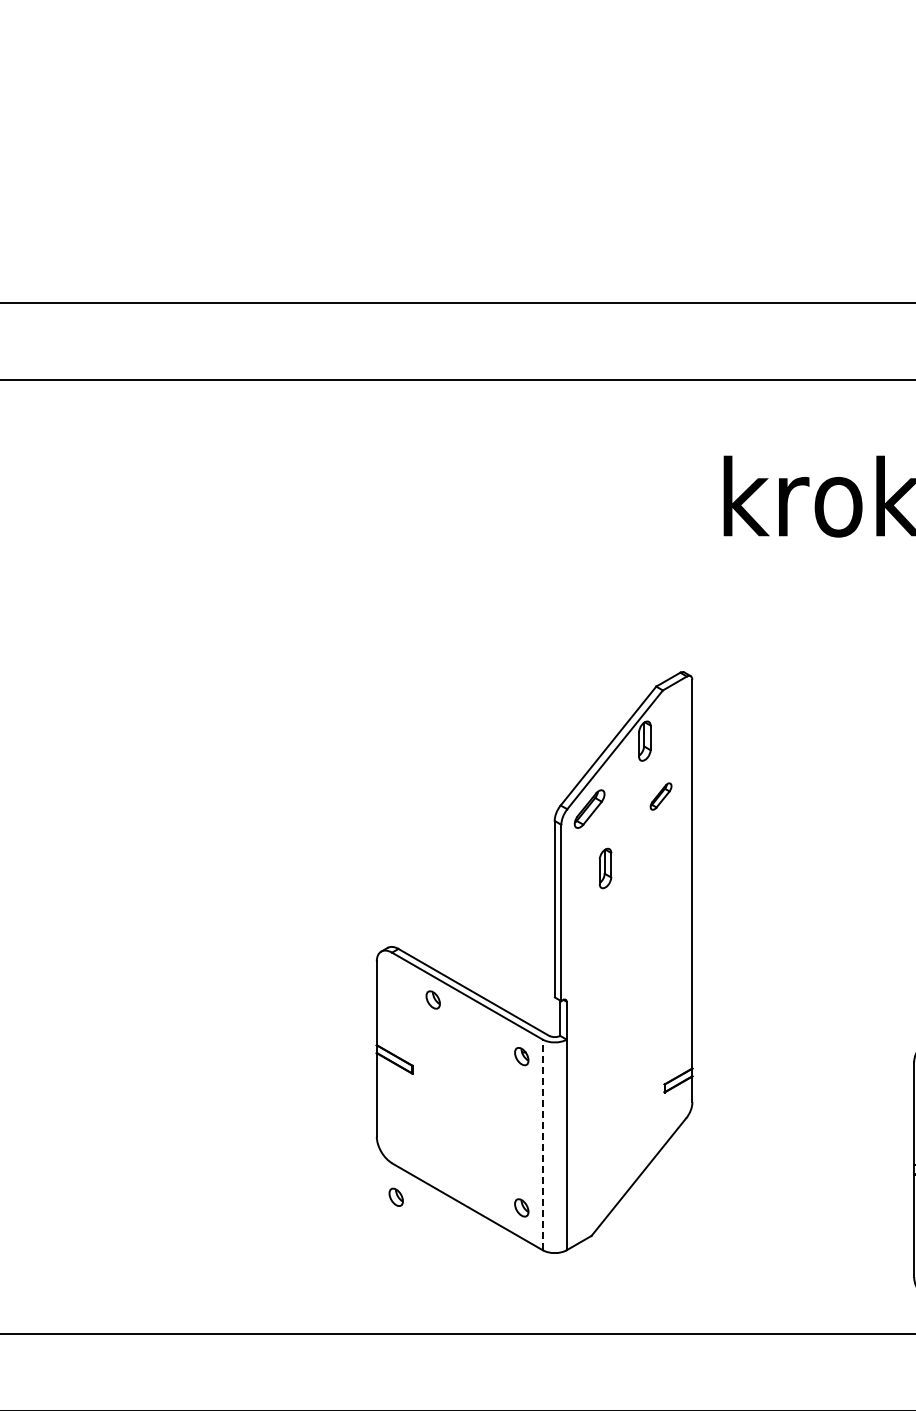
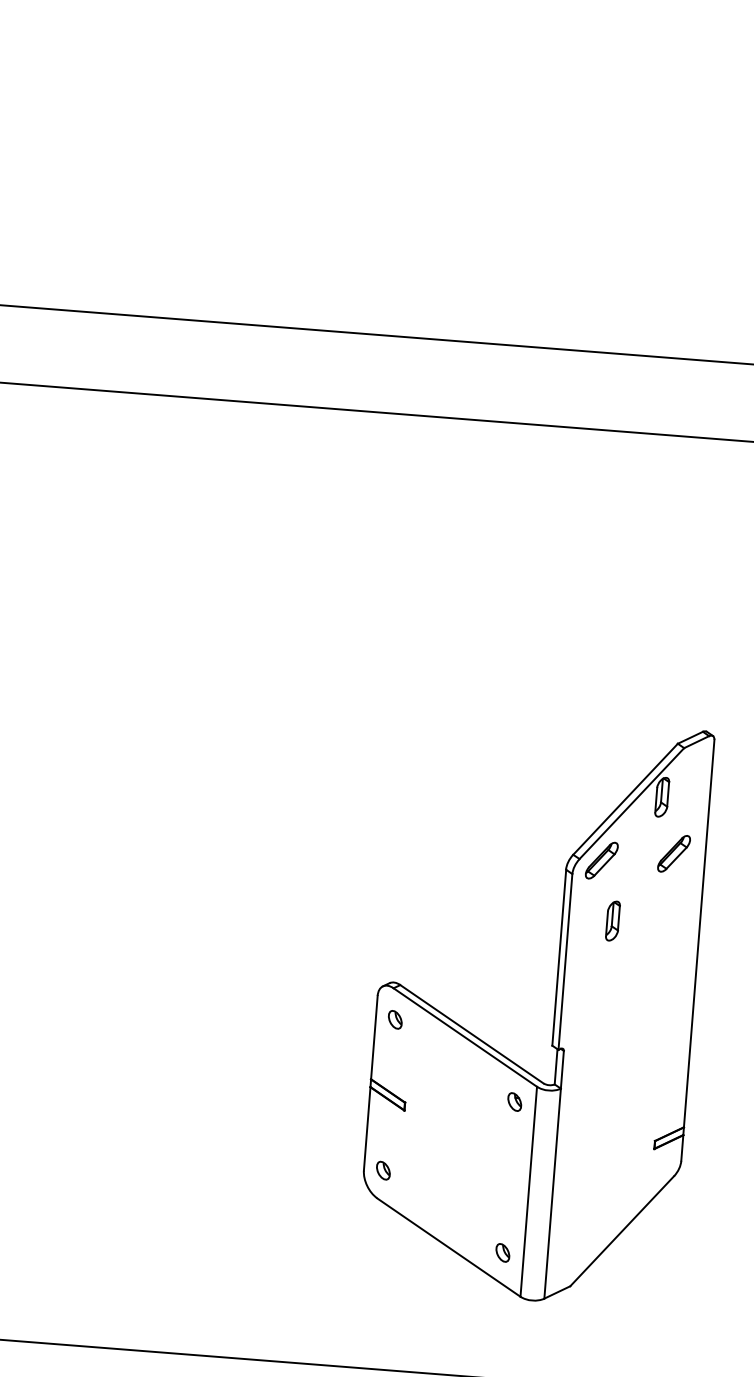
part: (660, 796) -> (673, 853), size x1.43
part: (432, 999) -> (394, 1019), moved
line: (542, 1144) -> (528, 1191), dashed -> solid
part: (395, 1196) -> (382, 1169), moved

